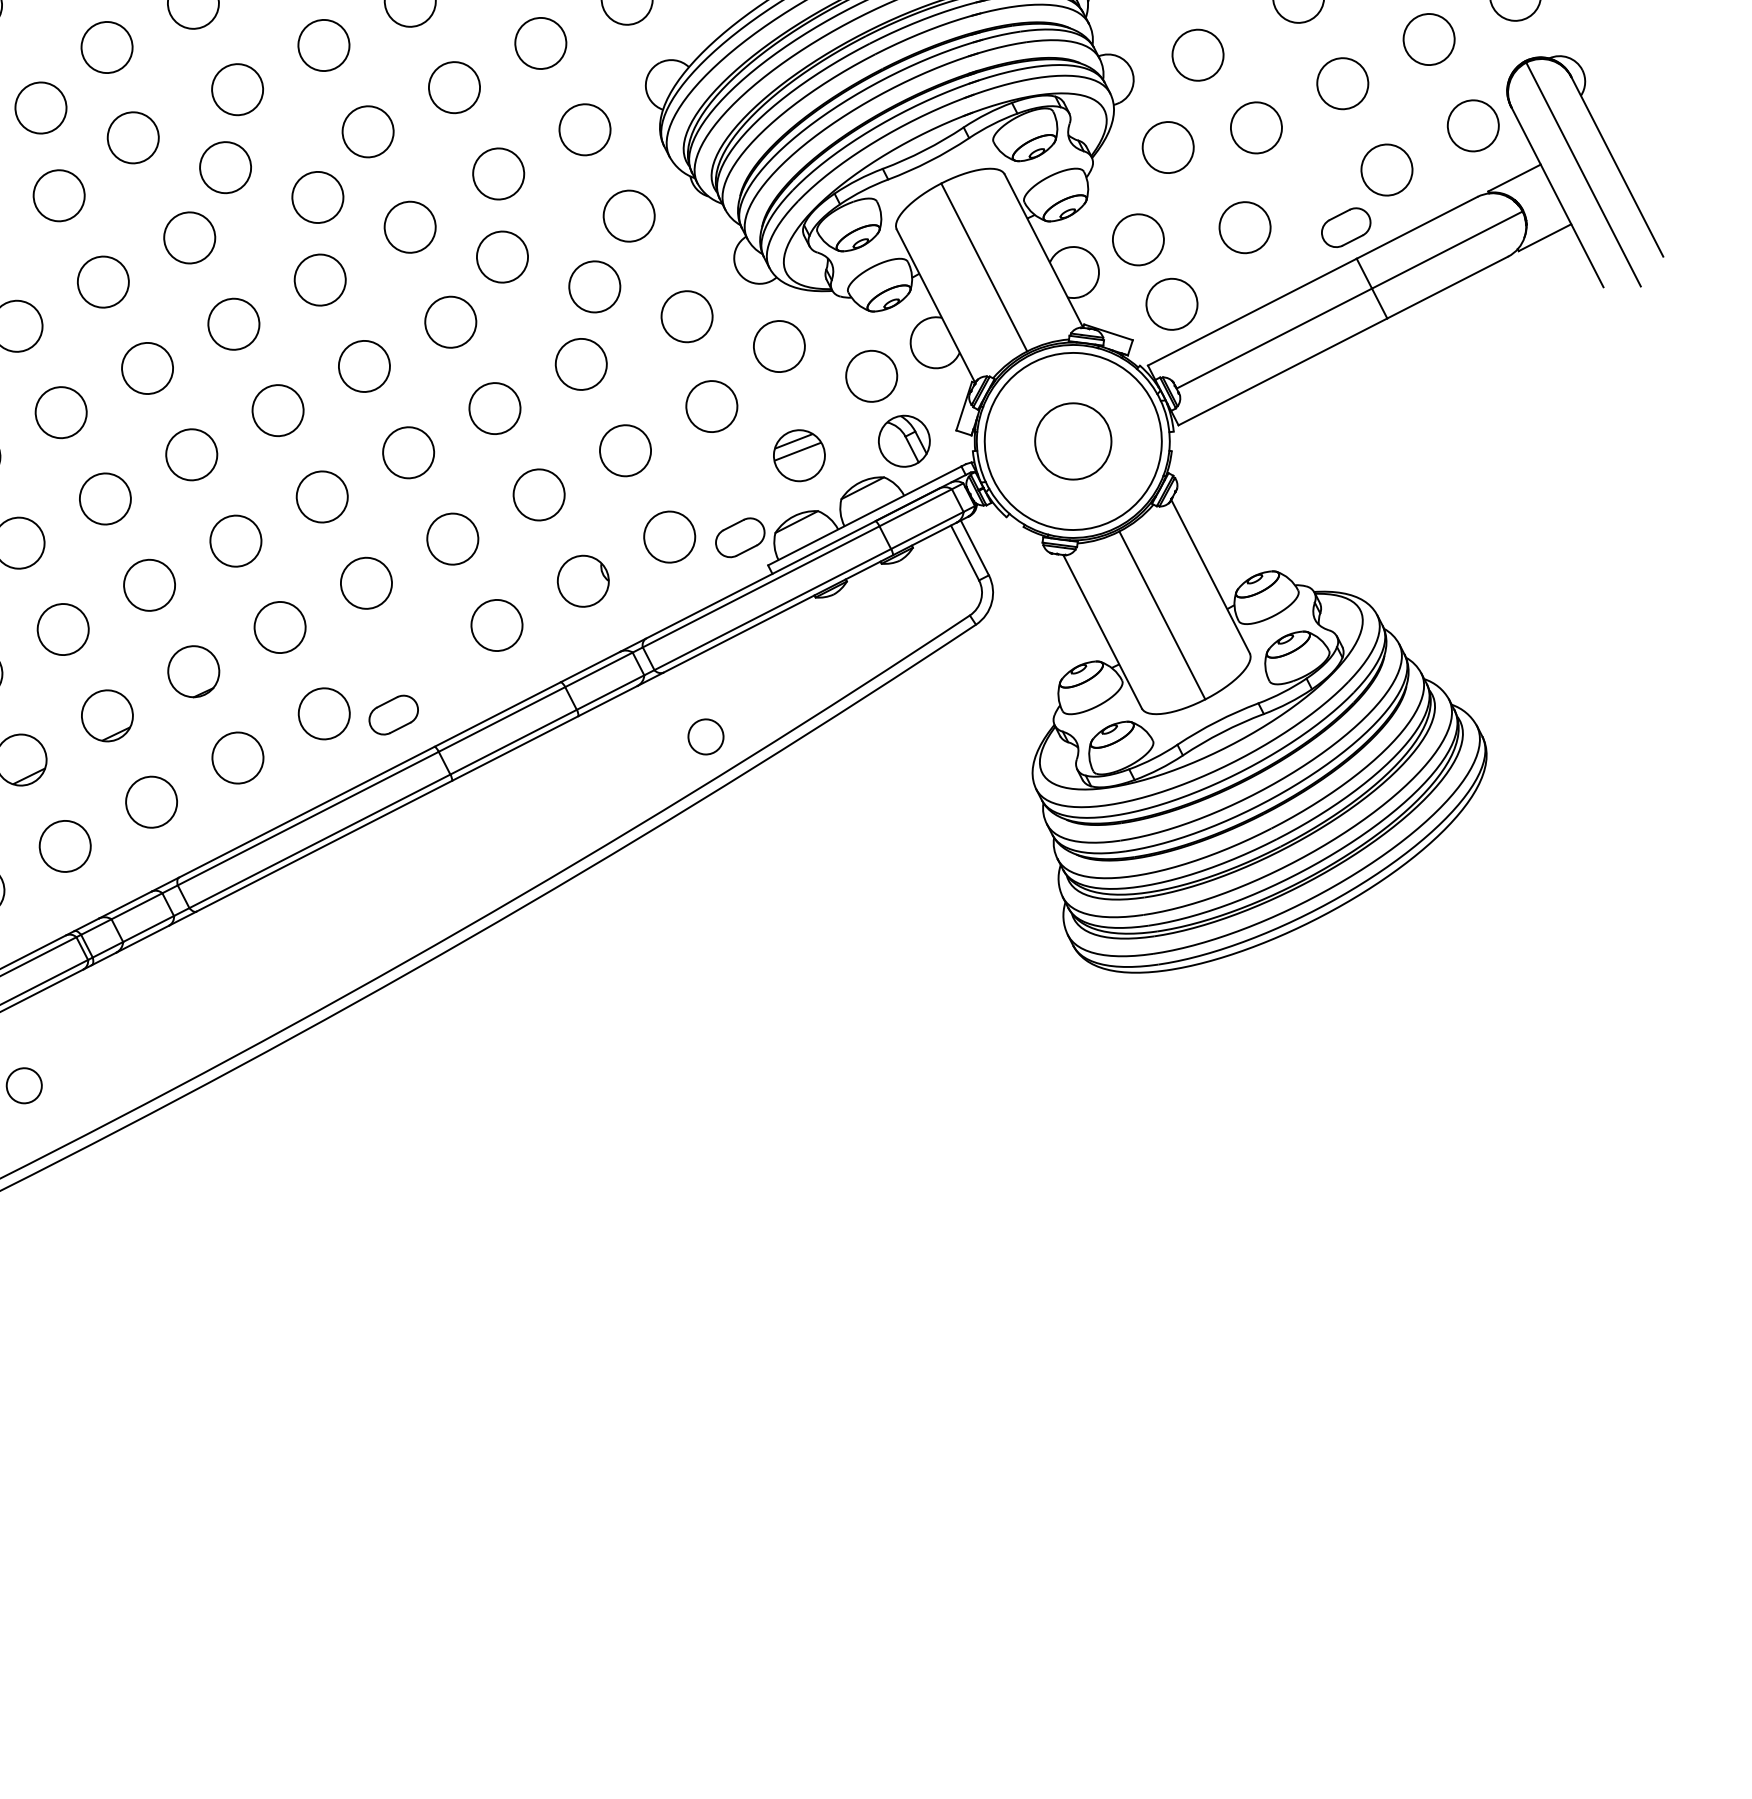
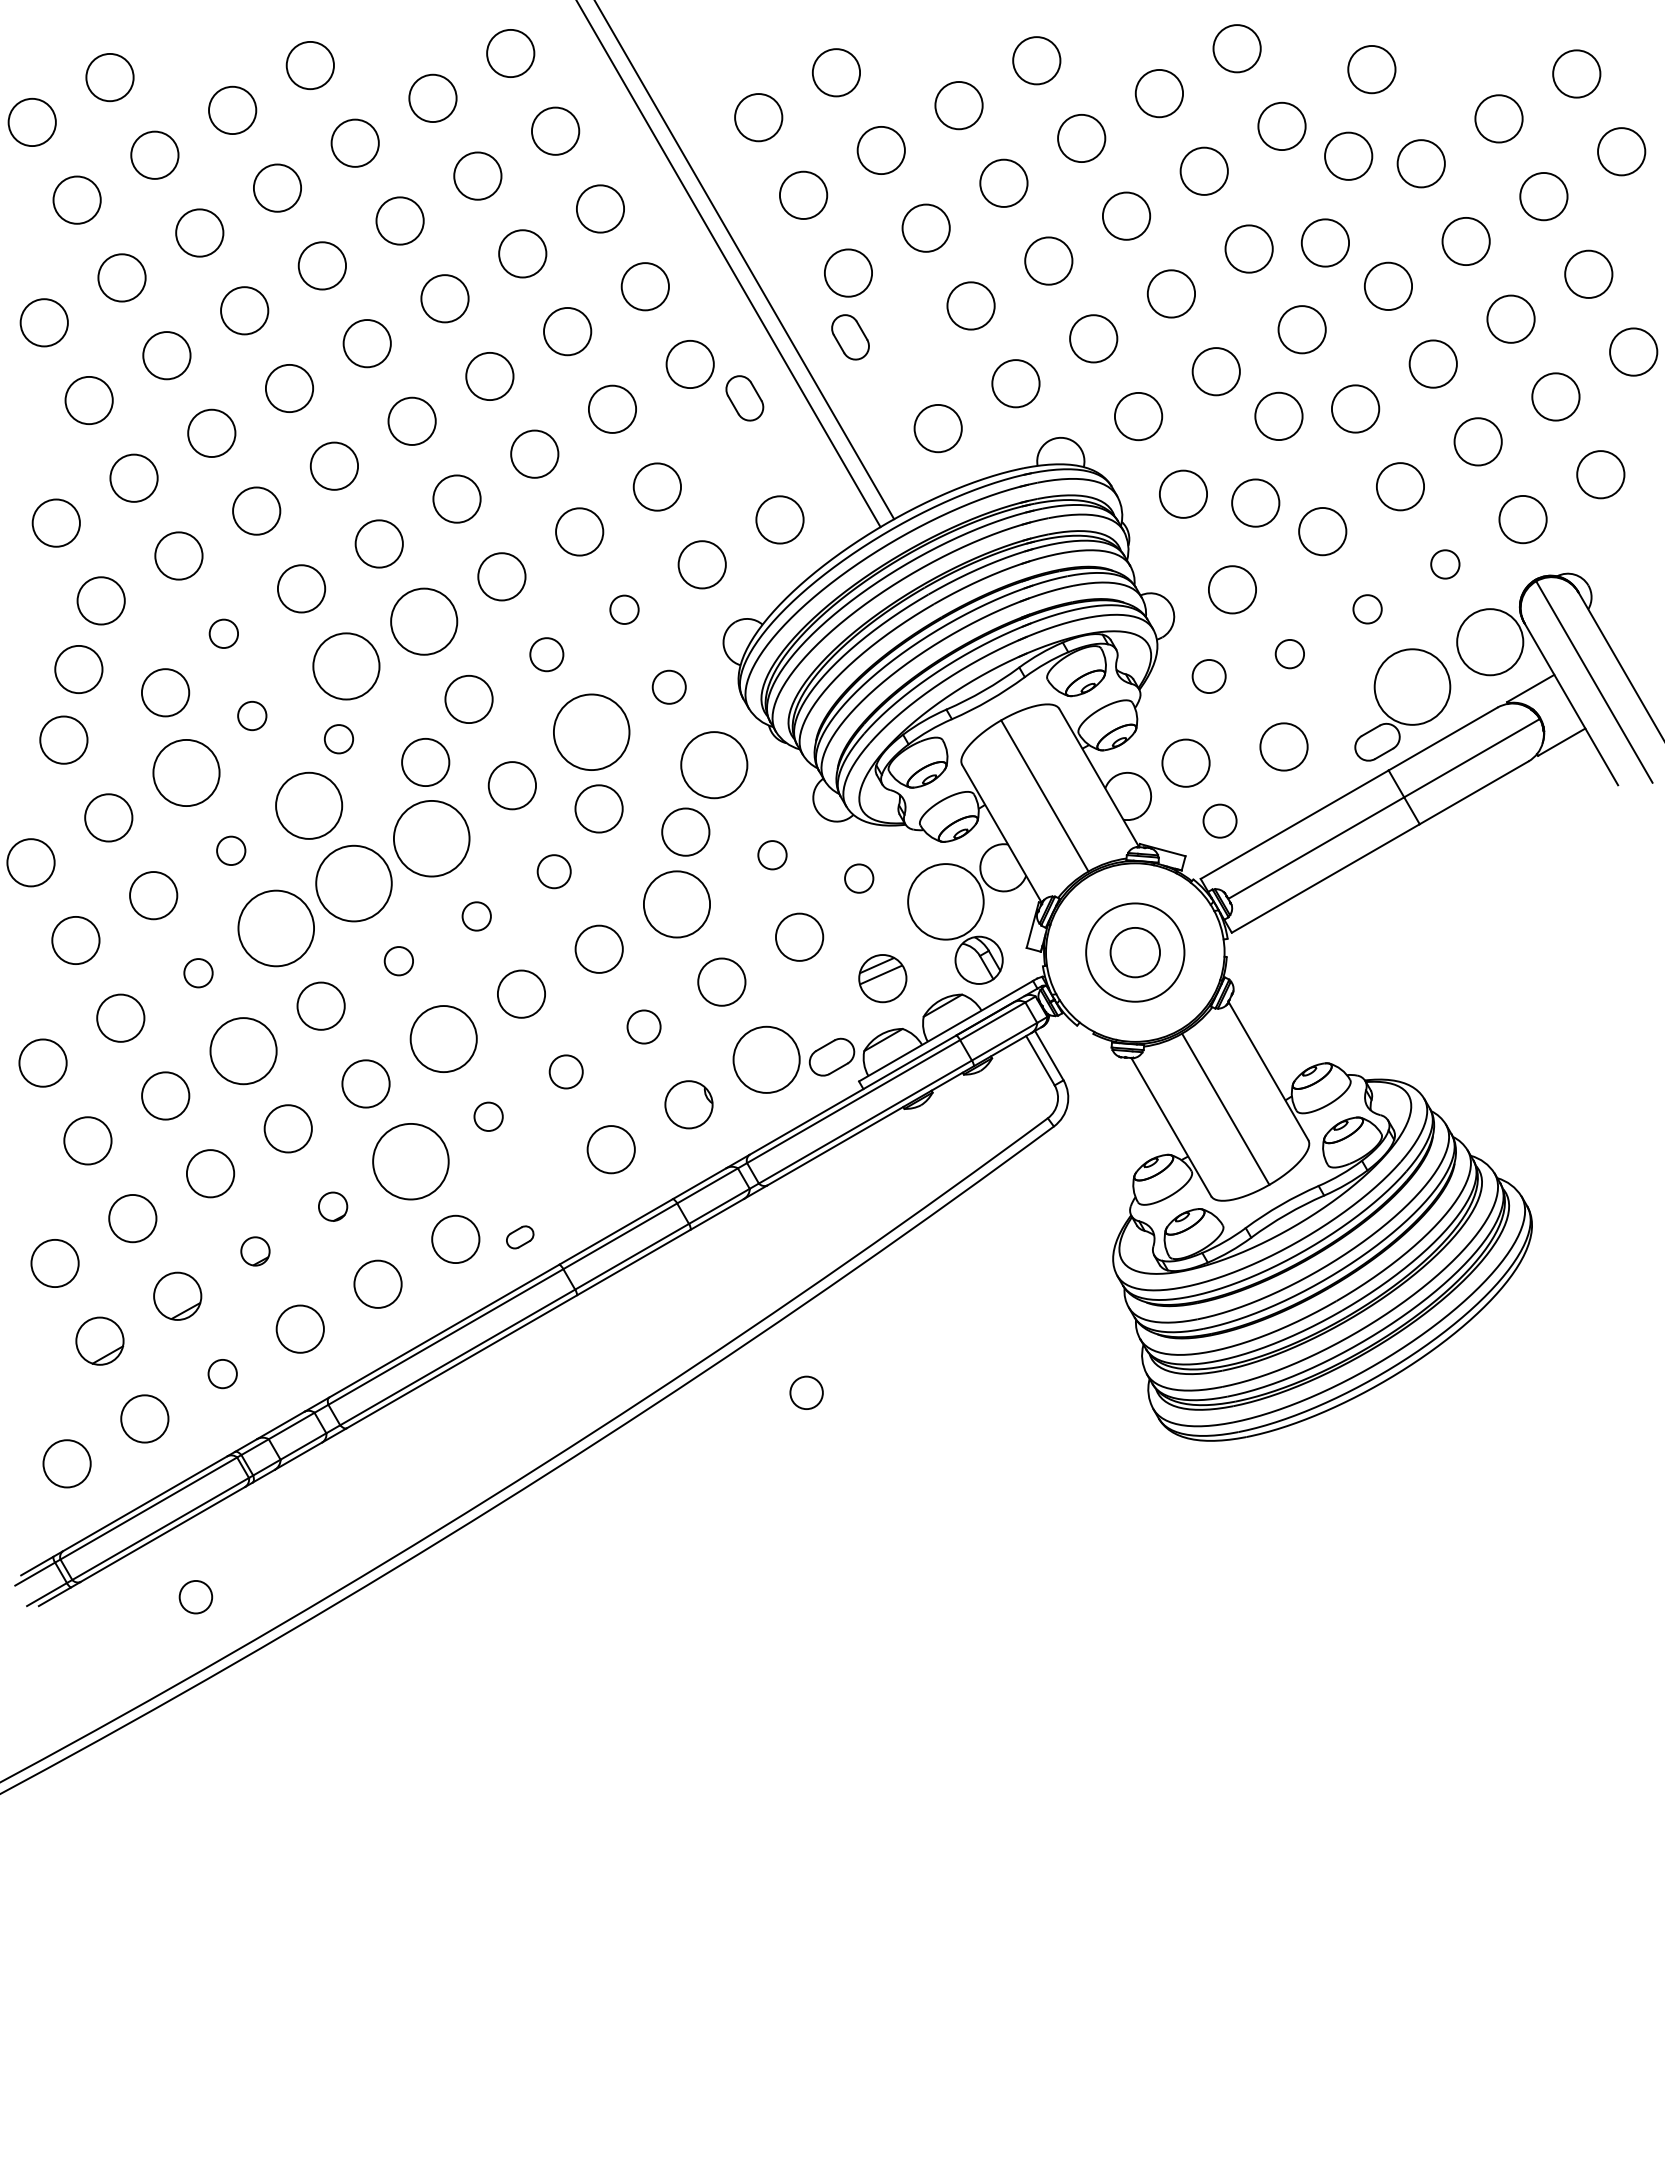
circle: (1428, 39) -> (1444, 564), size x0.6
circle: (540, 43) -> (624, 609), size x0.6
circle: (323, 45) -> (423, 621), size x1.4
circle: (106, 47) -> (223, 633), size x0.6
circle: (1342, 82) -> (1367, 608), size x0.6
circle: (454, 87) -> (546, 654), size x0.7
circle: (237, 89) -> (346, 666), size x1.4
circle: (1472, 125) -> (1489, 641), size x1.4
circle: (1256, 127) -> (1289, 653), size x0.6
circle: (584, 128) -> (668, 686), size x0.7
circle: (132, 137) -> (251, 715), size x0.6
circle: (1167, 147) -> (1208, 676), size x0.7
circle: (225, 166) -> (338, 738), size x0.6
circle: (1387, 169) -> (1412, 686), size x1.6
circle: (498, 173) -> (591, 731), size x1.6
circle: (59, 195) -> (186, 772), size x1.4
circle: (628, 215) -> (713, 764), size x1.4
circle: (189, 237) -> (308, 805), size x1.4
circle: (320, 279) -> (431, 838), size x1.6
circle: (102, 281) -> (230, 850), size x0.6
circle: (1171, 303) -> (1219, 820), size x0.7
circle: (687, 315) -> (772, 854), size x0.6
circle: (449, 322) -> (553, 871), size x0.7
circle: (233, 324) -> (353, 883), size x1.6
circle: (778, 346) -> (858, 878), size x0.6
circle: (580, 364) -> (676, 904), size x1.4
circle: (364, 366) -> (476, 916), size x0.6
circle: (146, 368) -> (275, 928), size x1.6
circle: (871, 375) -> (945, 901), size x1.6
circle: (277, 409) -> (398, 960), size x0.6
circle: (61, 411) -> (198, 972), size x0.6
circle: (1072, 441) -> (1134, 952), size x0.7
circle: (1073, 441) -> (1135, 952), size x0.6
circle: (538, 494) -> (643, 1026), size x0.7
circle: (322, 496) -> (443, 1038), size x1.4
circle: (104, 498) -> (242, 1050), size x1.4
circle: (669, 536) -> (766, 1059), size x1.4
circle: (451, 538) -> (565, 1071), size x0.7
circle: (366, 582) -> (488, 1116), size x0.6
circle: (279, 627) -> (410, 1161), size x1.6
part: (193, 671) -> (332, 1206), size x0.6
part: (107, 715) -> (255, 1251), size x0.6
part: (394, 715) -> (520, 1237), size x0.6
circle: (705, 736) -> (806, 1392), moved
circle: (65, 845) -> (222, 1373), size x0.6

